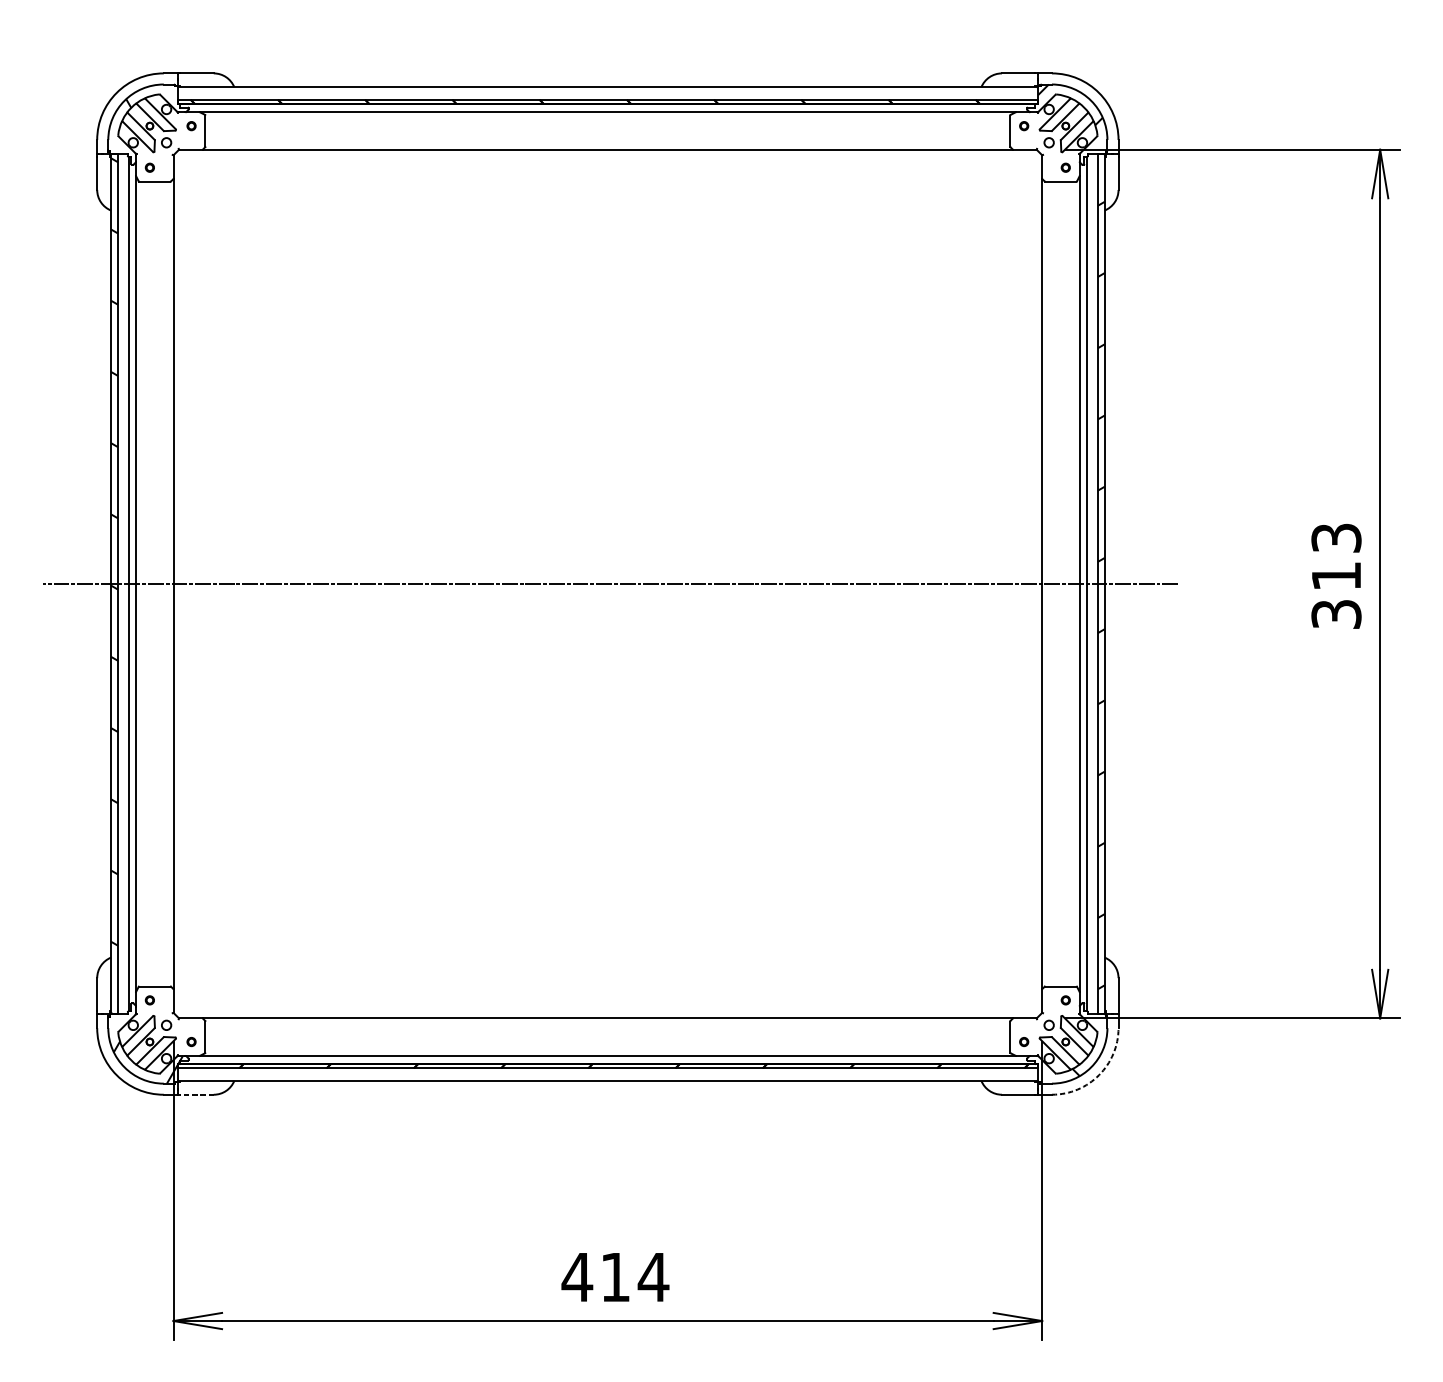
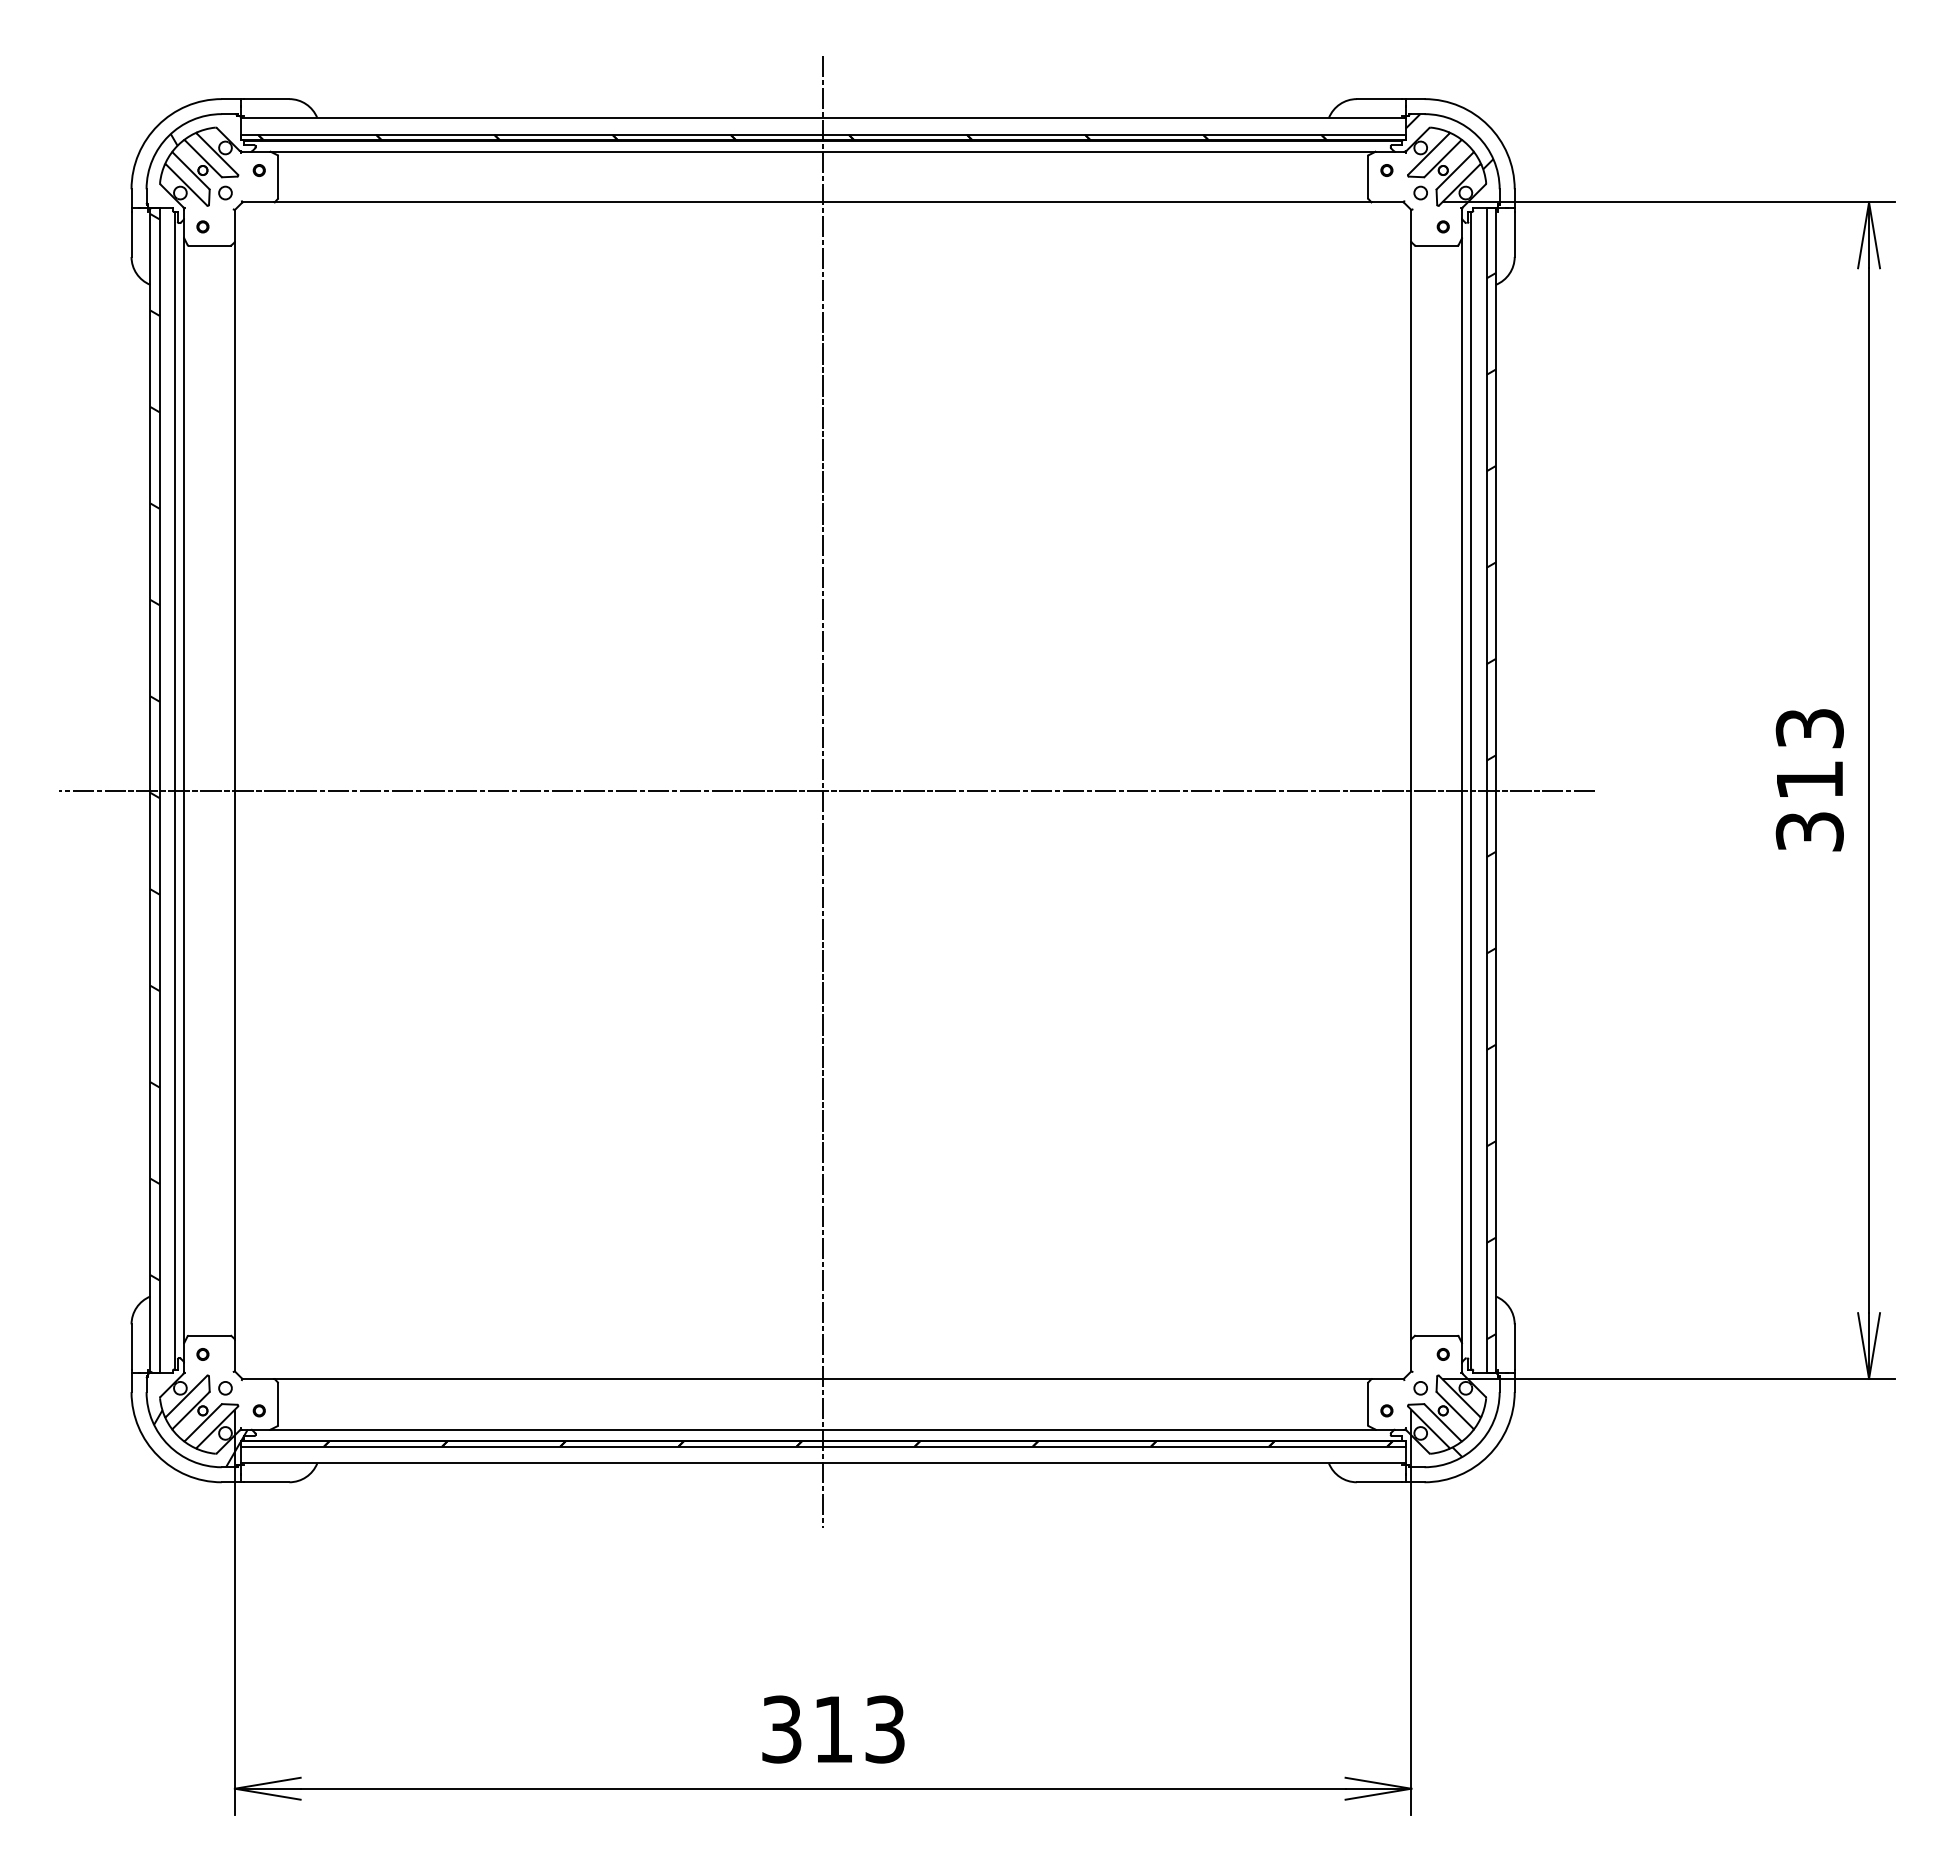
line: (608, 584) -> (823, 791), added
arc: (1099, 1074) -> (1488, 1455), dashed -> solid
line: (196, 1094) -> (266, 1482), dashed -> solid
text: (615, 1277) -> (833, 1729), 414 -> 313

